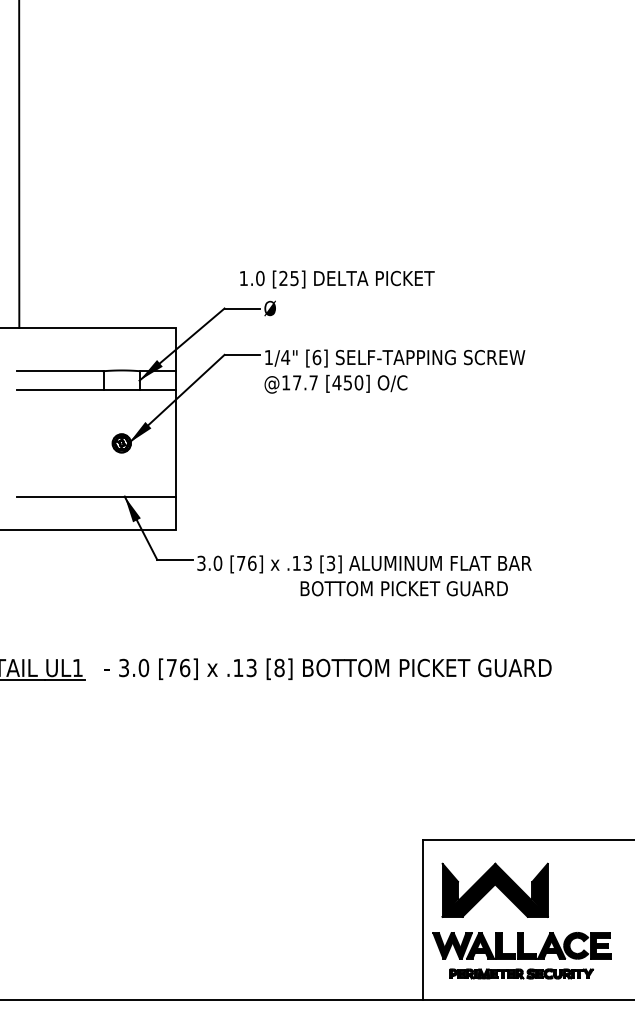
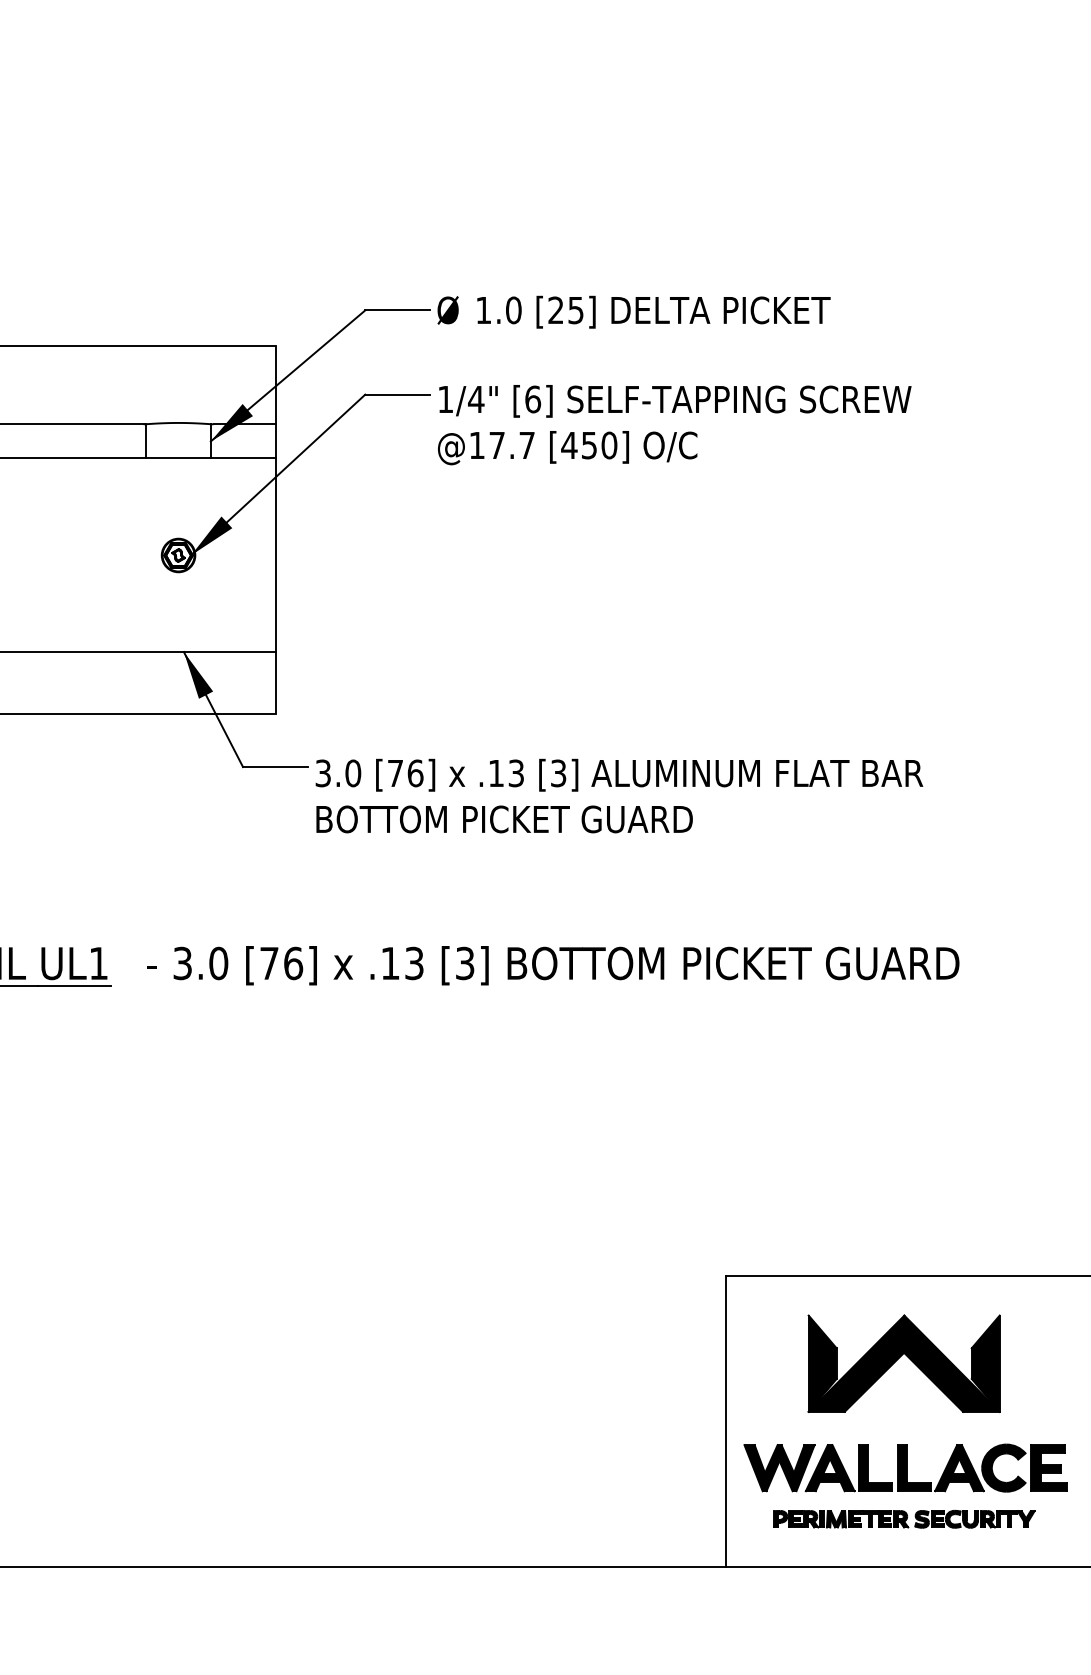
text: (337, 279) -> (653, 312), moved
text: (403, 588) -> (503, 819), moved
text: (279, 668) -> (465, 964), [8] -> [3]
part: (494, 889) -> (902, 1362), moved

